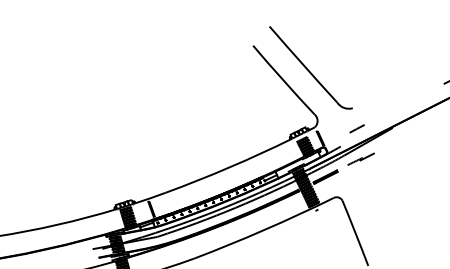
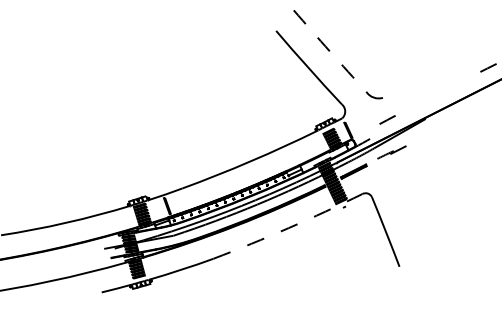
arc: (302, 64) -> (329, 51), solid -> dashed
arc: (264, 230) -> (288, 228), solid -> dashed

